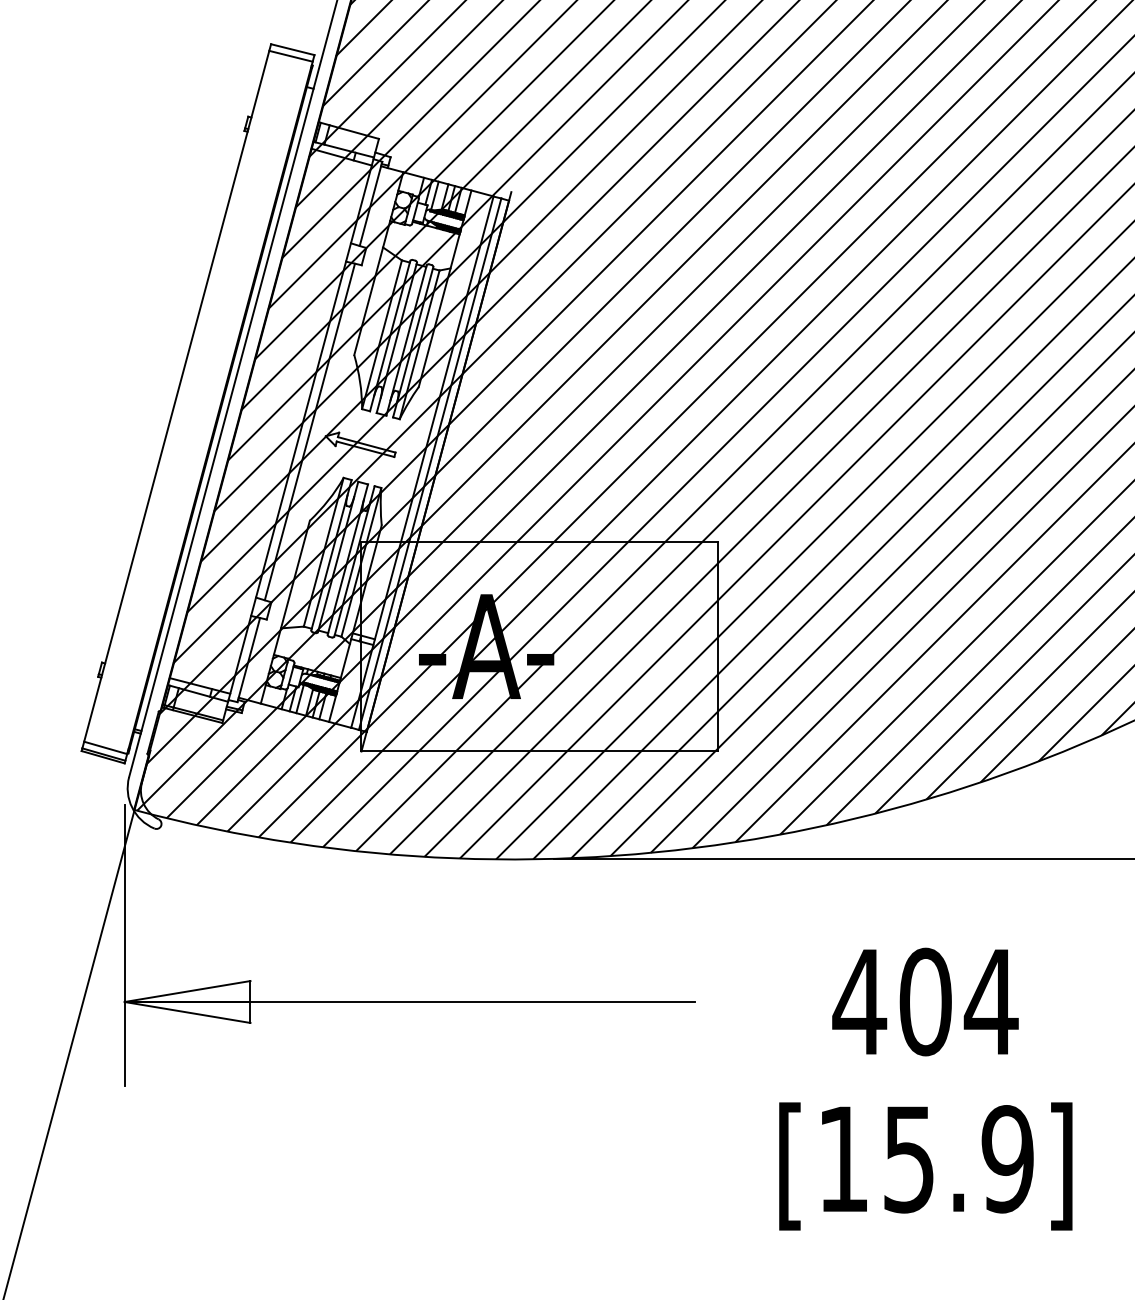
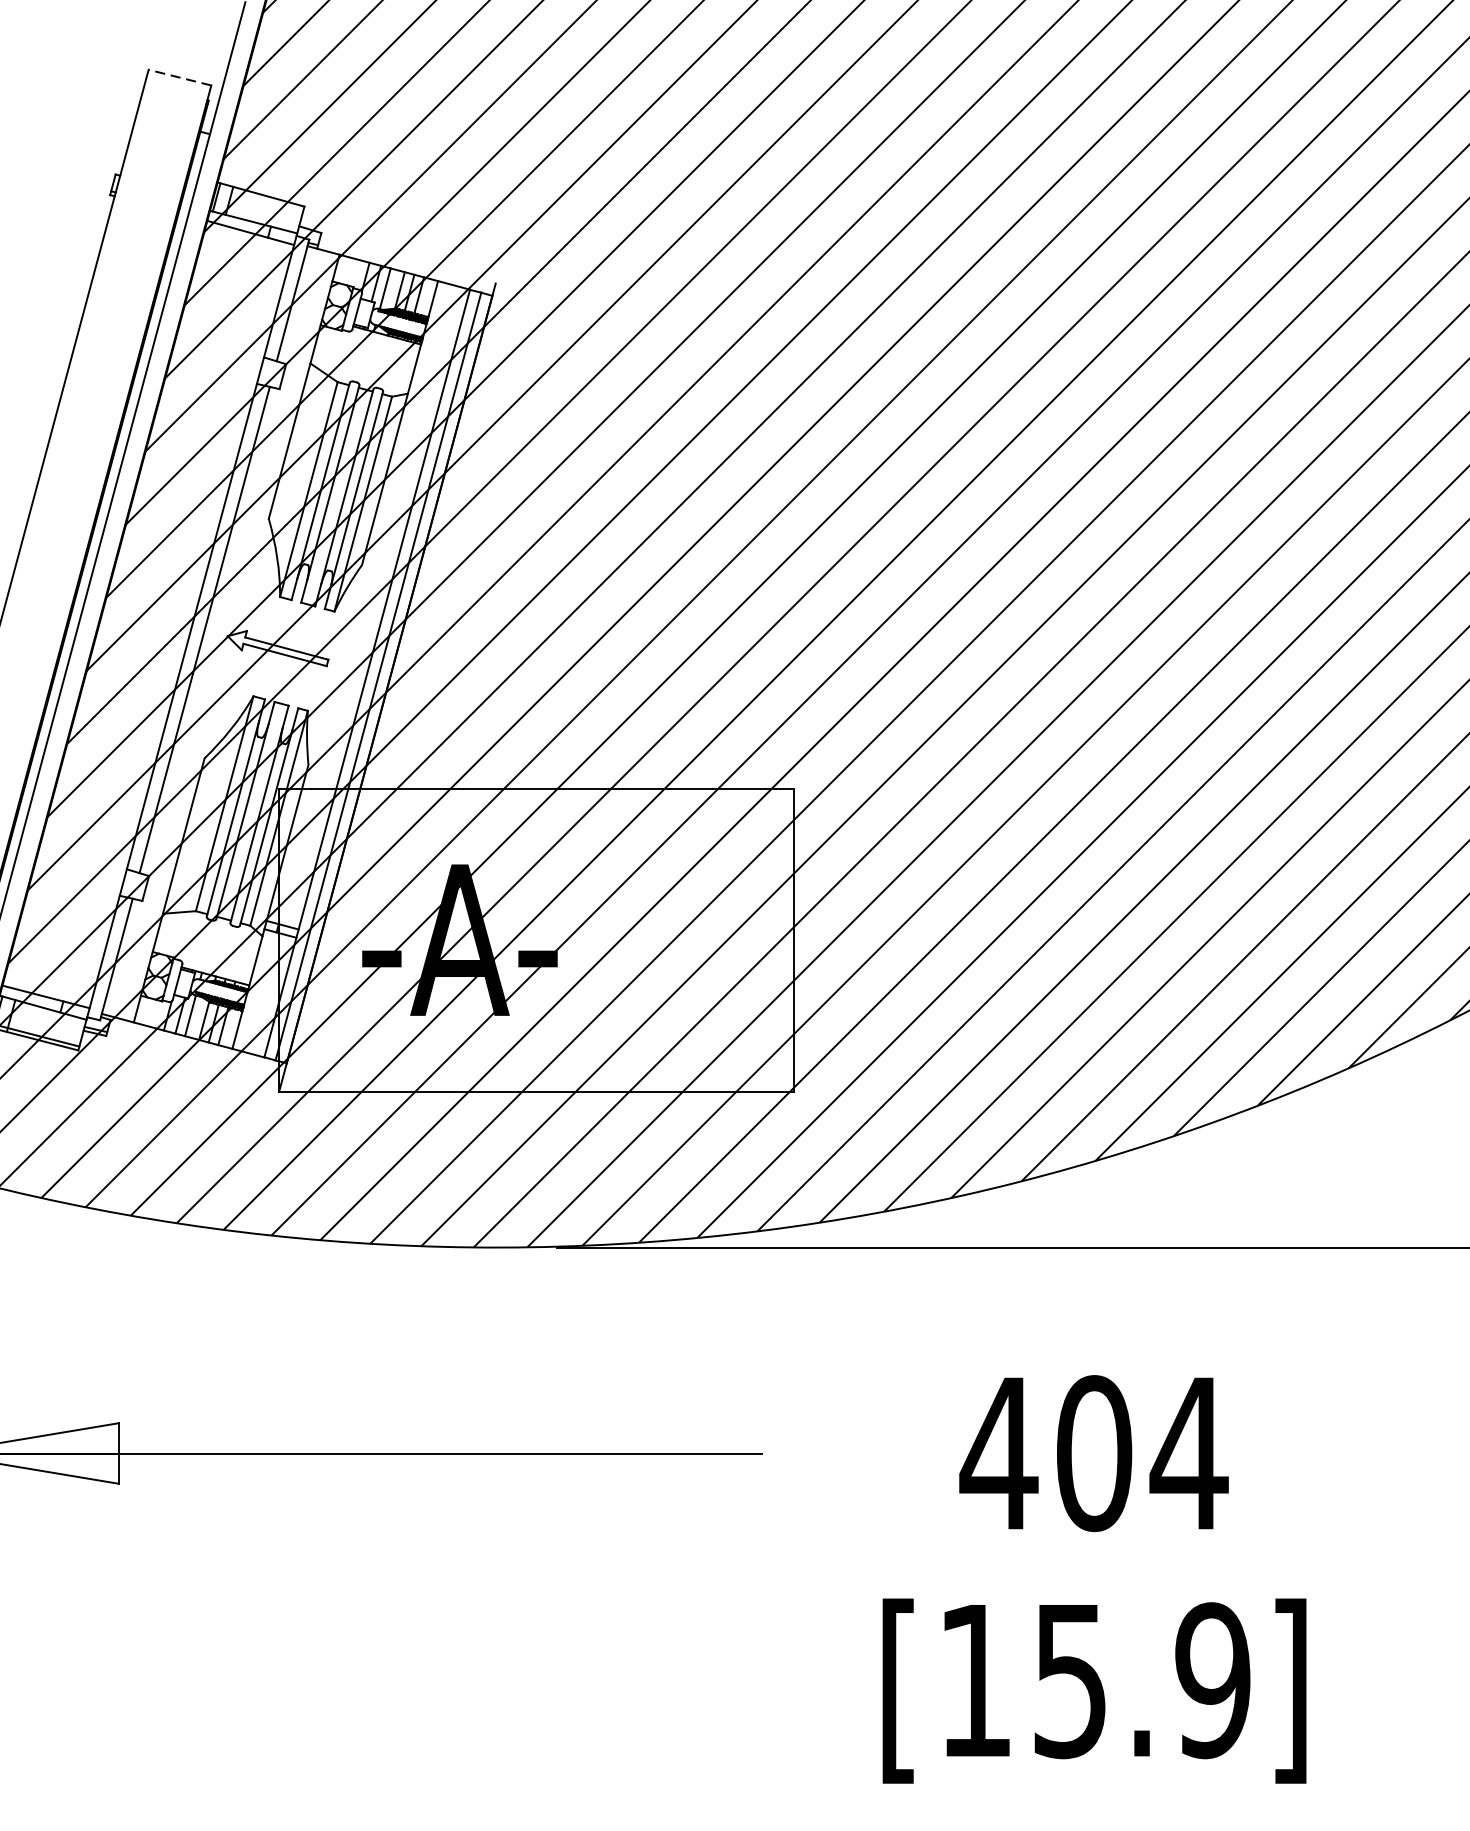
line: (292, 49) -> (179, 77), solid -> dashed
line: (290, 55) -> (176, 86), removed

